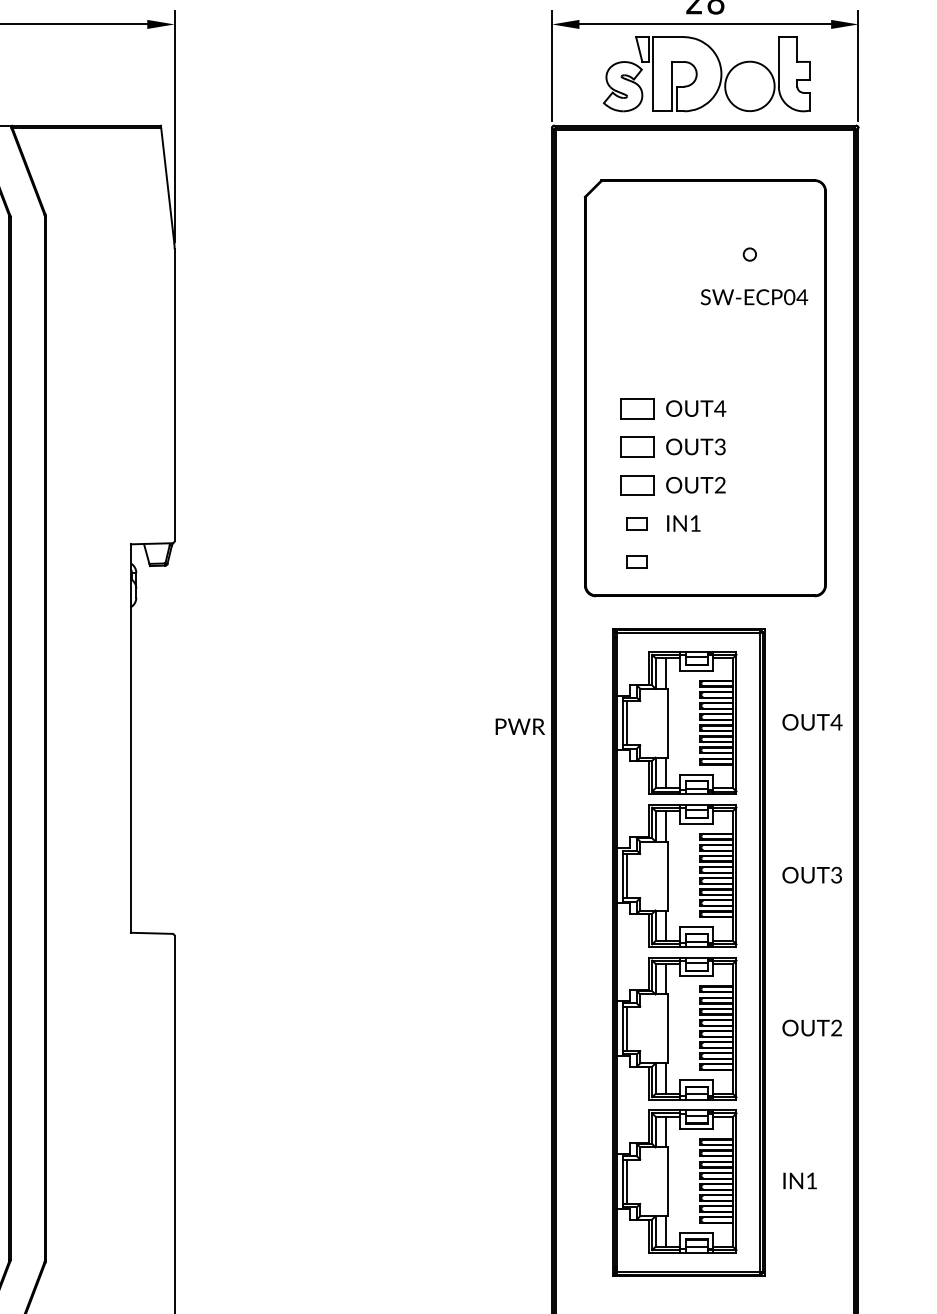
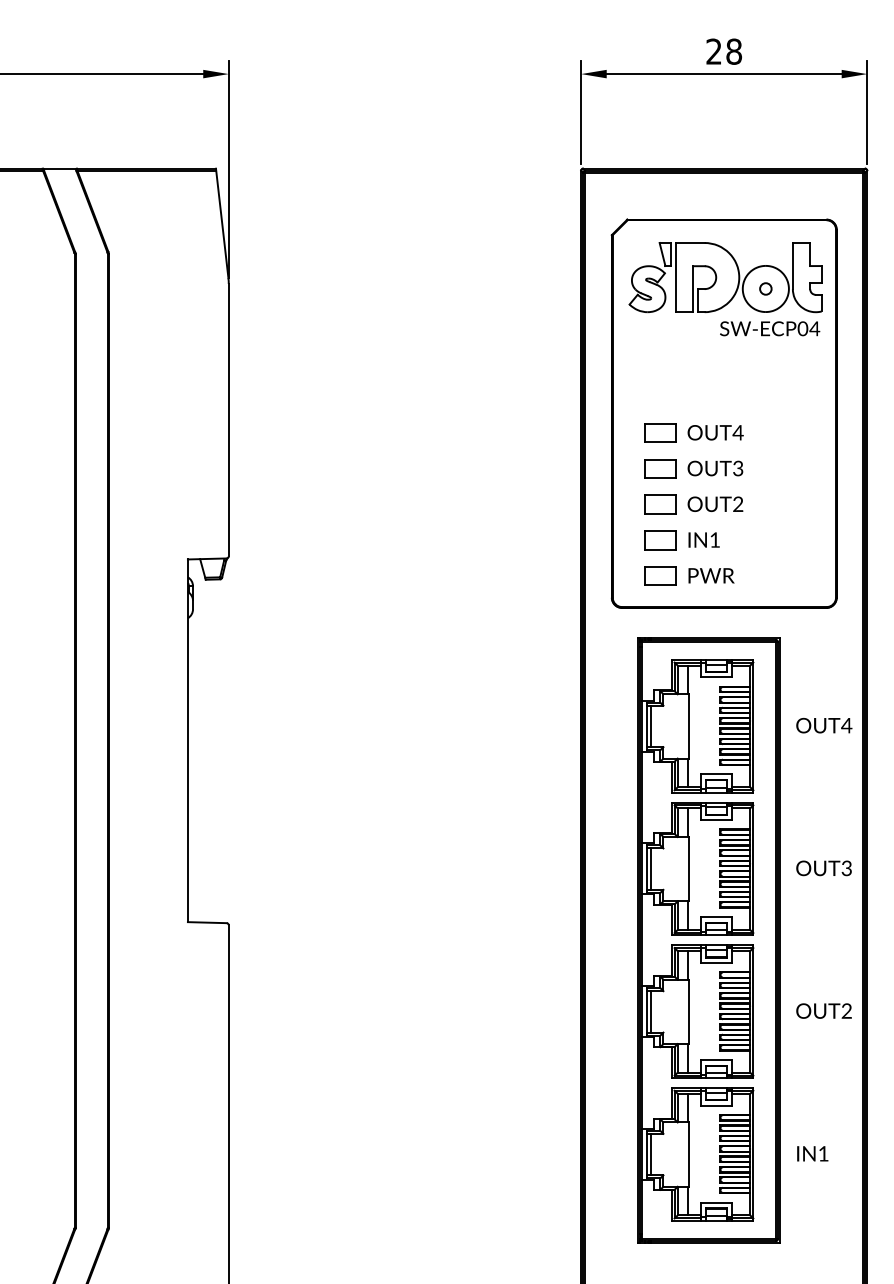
part: (706, 74) -> (725, 277), moved
part: (637, 524) -> (660, 540), size x1.67
part: (637, 561) -> (660, 575), size x1.67
text: (520, 726) -> (711, 575), moved

